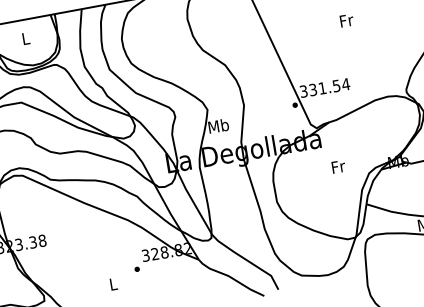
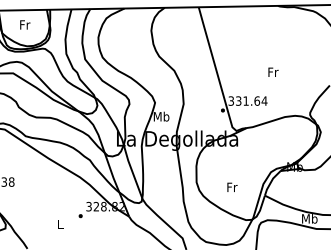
text: (346, 19) -> (273, 71), moved
text: (26, 38) -> (25, 24), L -> Fr
text: (336, 85) -> (257, 100), 331.54 -> 331.64
text: (338, 165) -> (232, 186), moved

